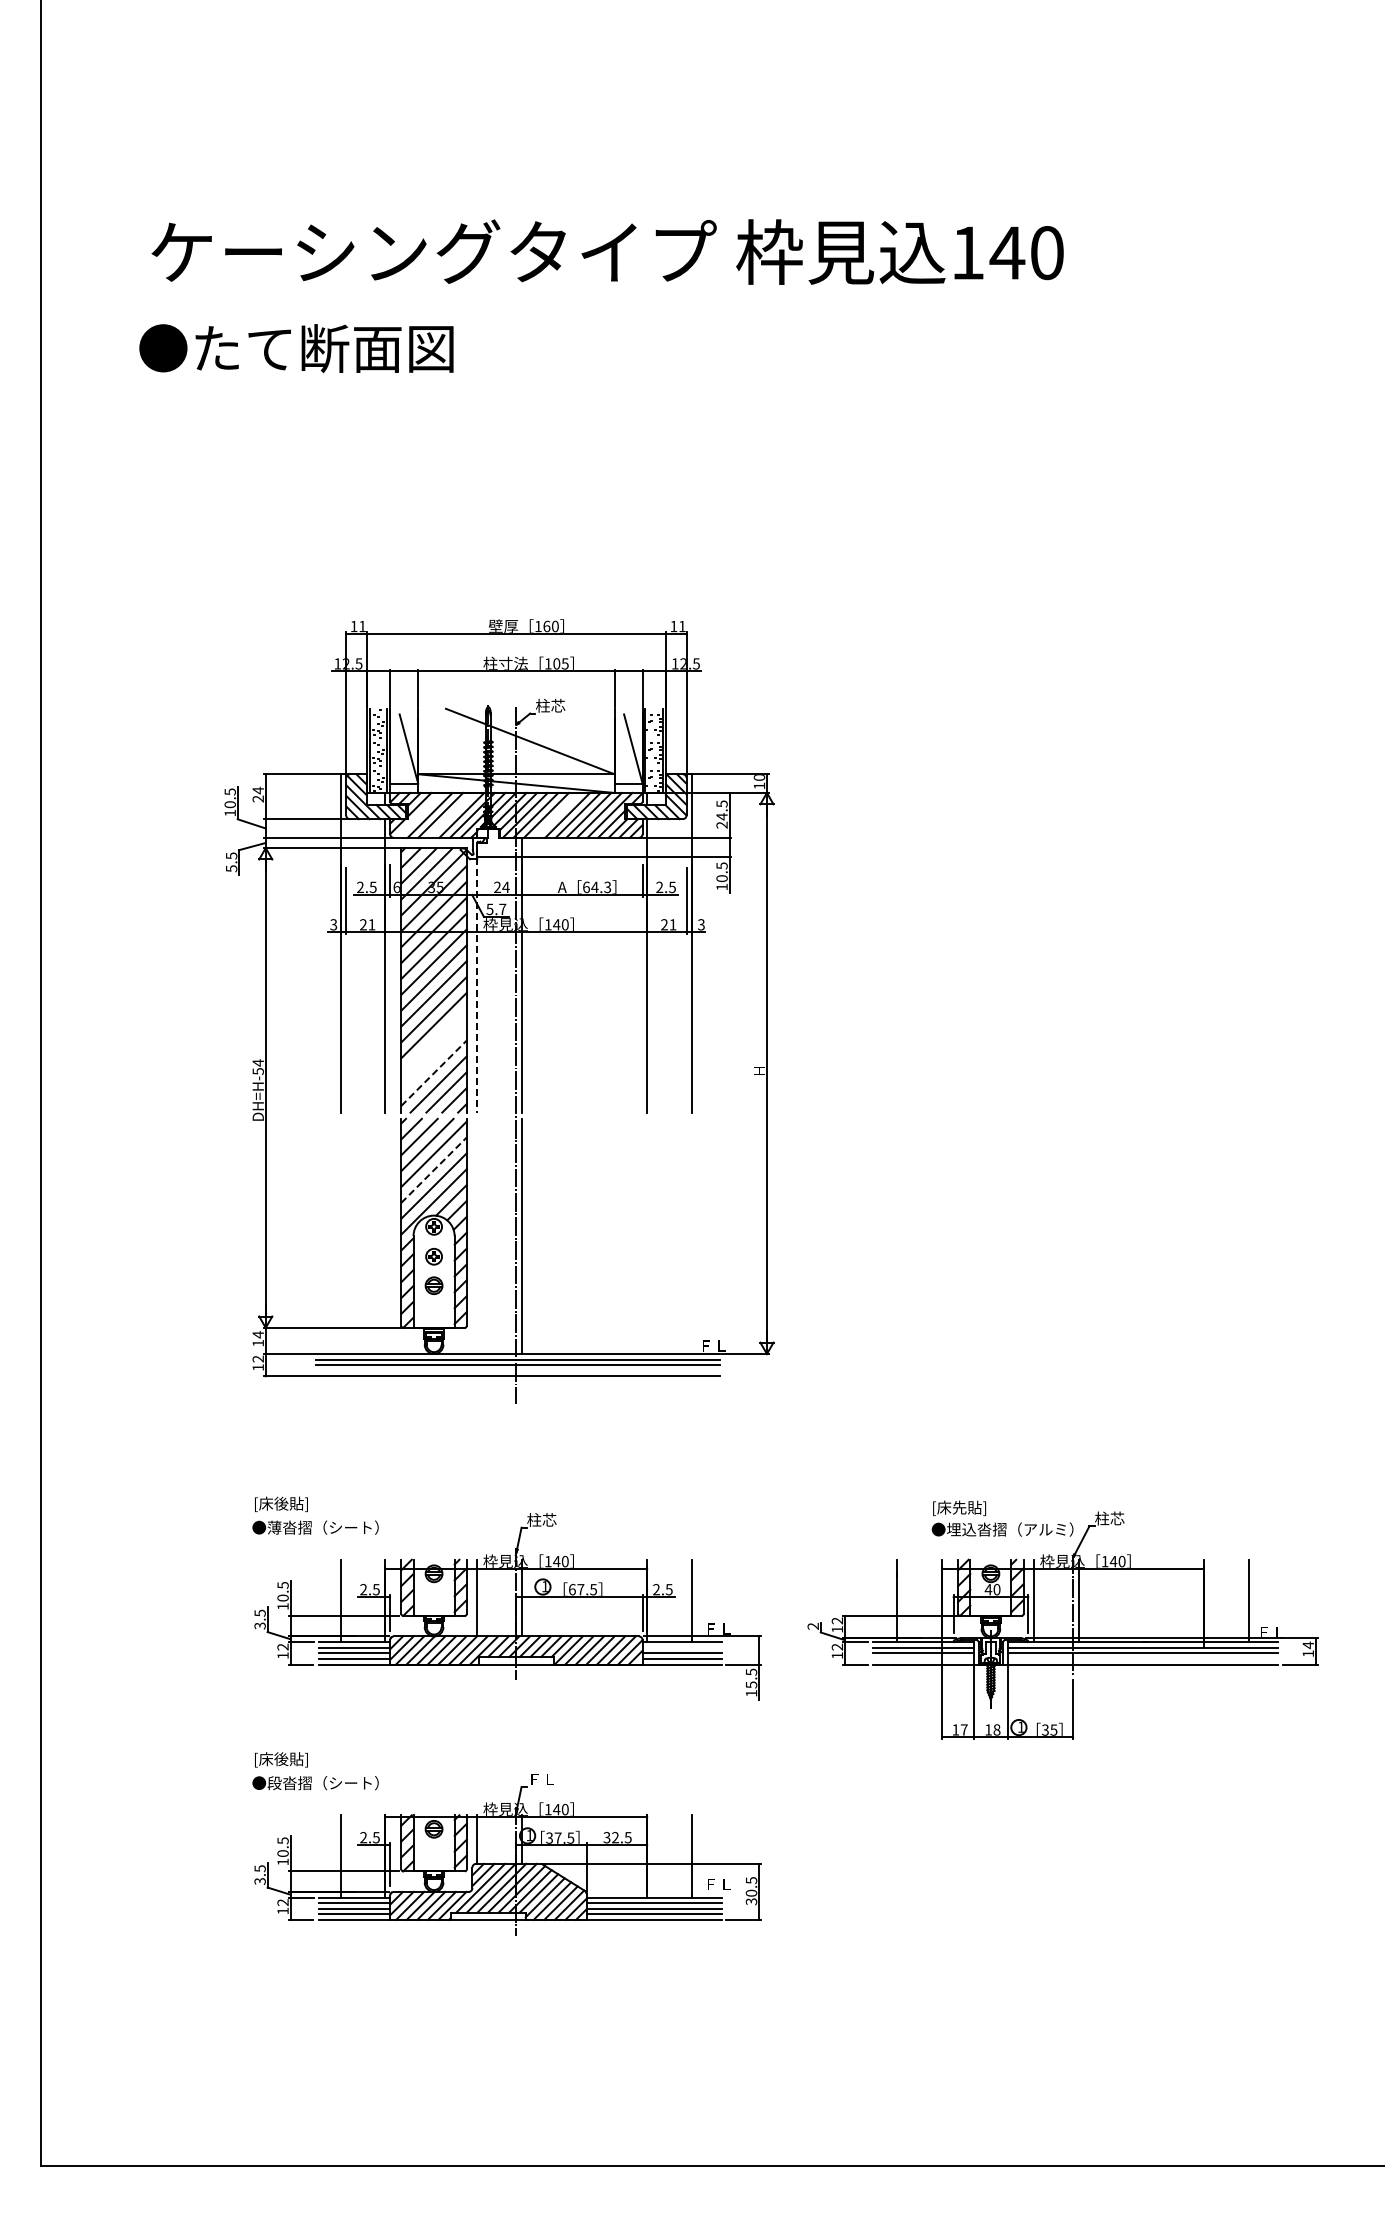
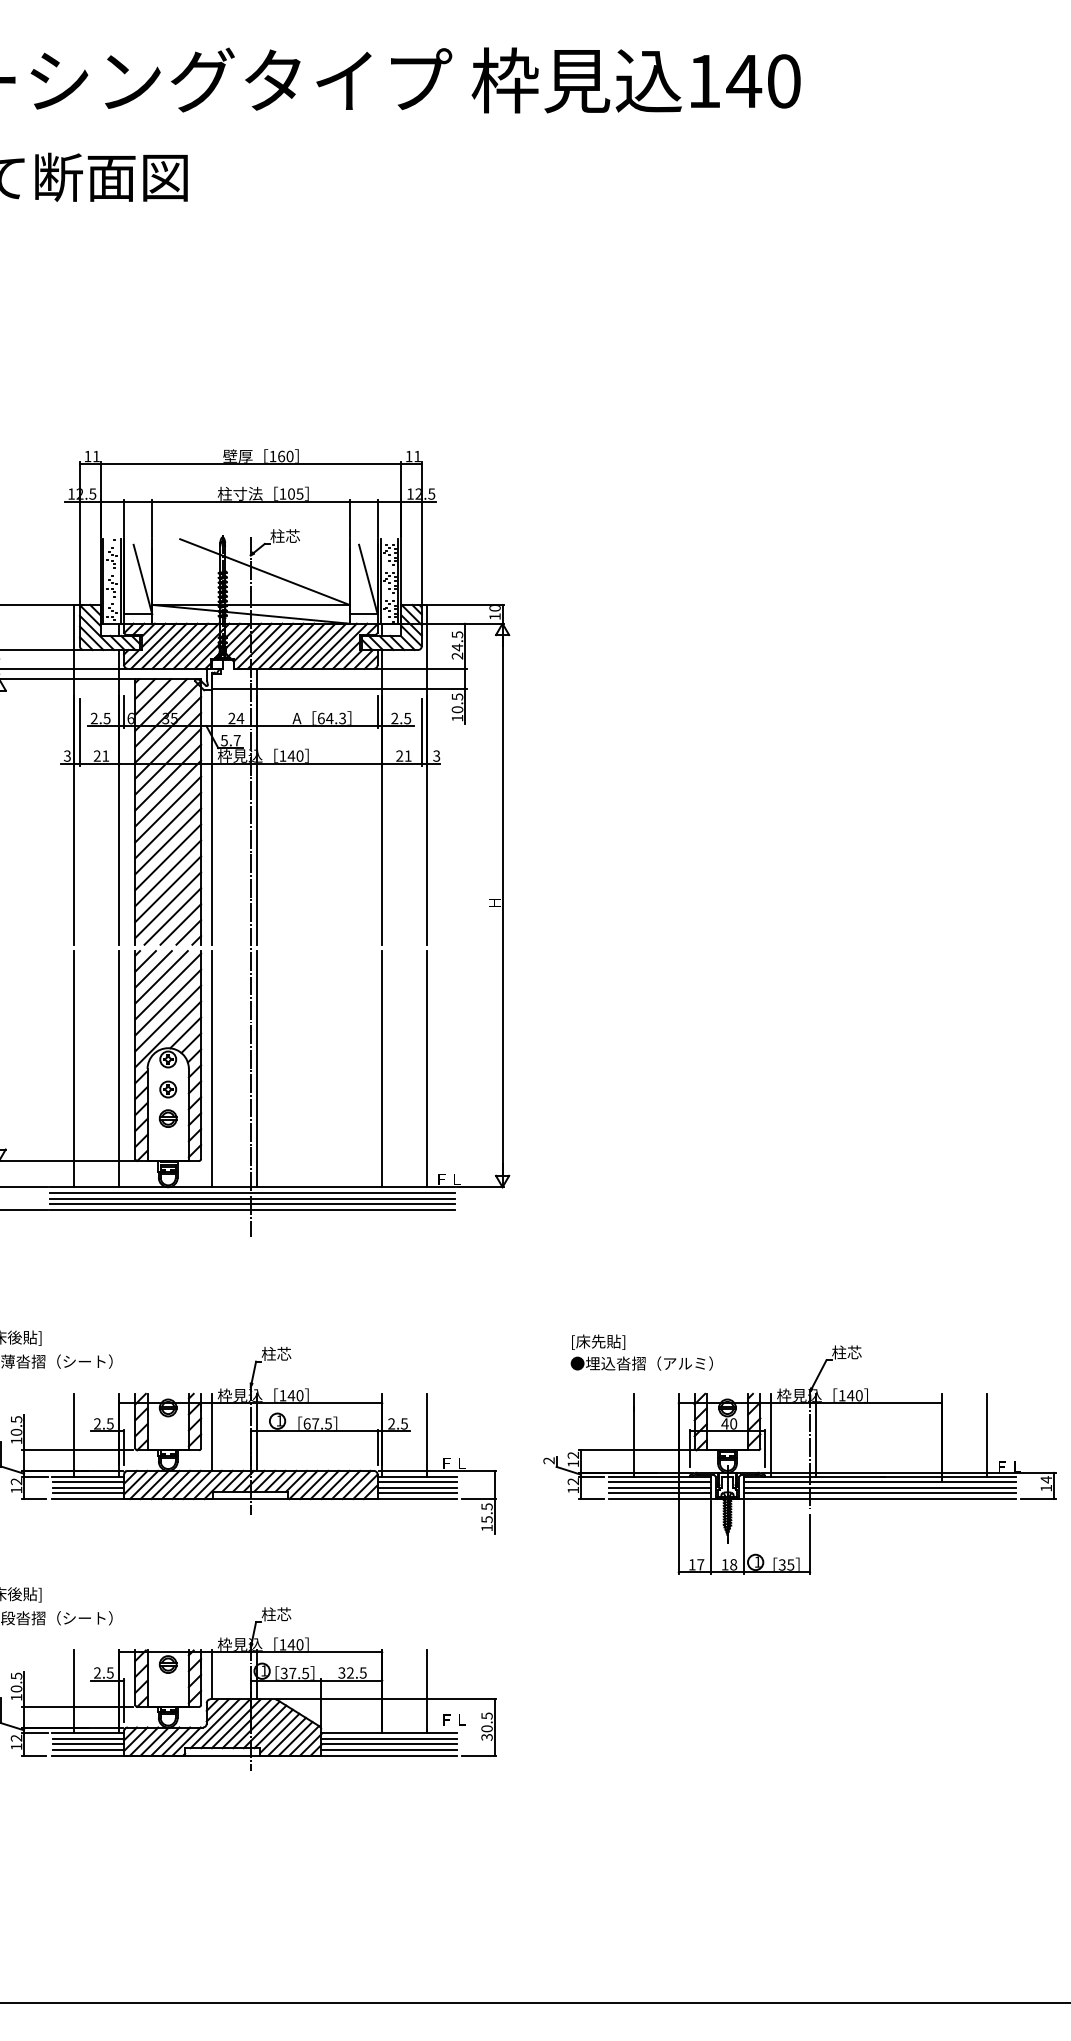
line: (419, 814) -> (153, 645), added
line: (450, 814) -> (184, 645), added
line: (556, 814) -> (291, 645), added
line: (477, 986) -> (211, 818), dashed -> solid
line: (433, 1041) -> (167, 873), added
line: (433, 1057) -> (167, 889), added
line: (434, 1072) -> (168, 904), dashed -> solid
line: (434, 1169) -> (168, 1001), dashed -> solid
line: (340, 1236) -> (74, 1069), added
line: (385, 1236) -> (119, 1069), added
line: (477, 1236) -> (211, 1069), added
line: (647, 1236) -> (382, 1069), added
line: (692, 1236) -> (427, 1069), added
line: (518, 1370) -> (253, 1203), added
text: (1002, 1518) -> (641, 1352), moved
line: (681, 1647) -> (416, 1482), added
line: (923, 1658) -> (659, 1493), added
line: (1142, 1658) -> (879, 1493), added
text: (541, 1779) -> (276, 1614), ＦＬ -> 柱芯

